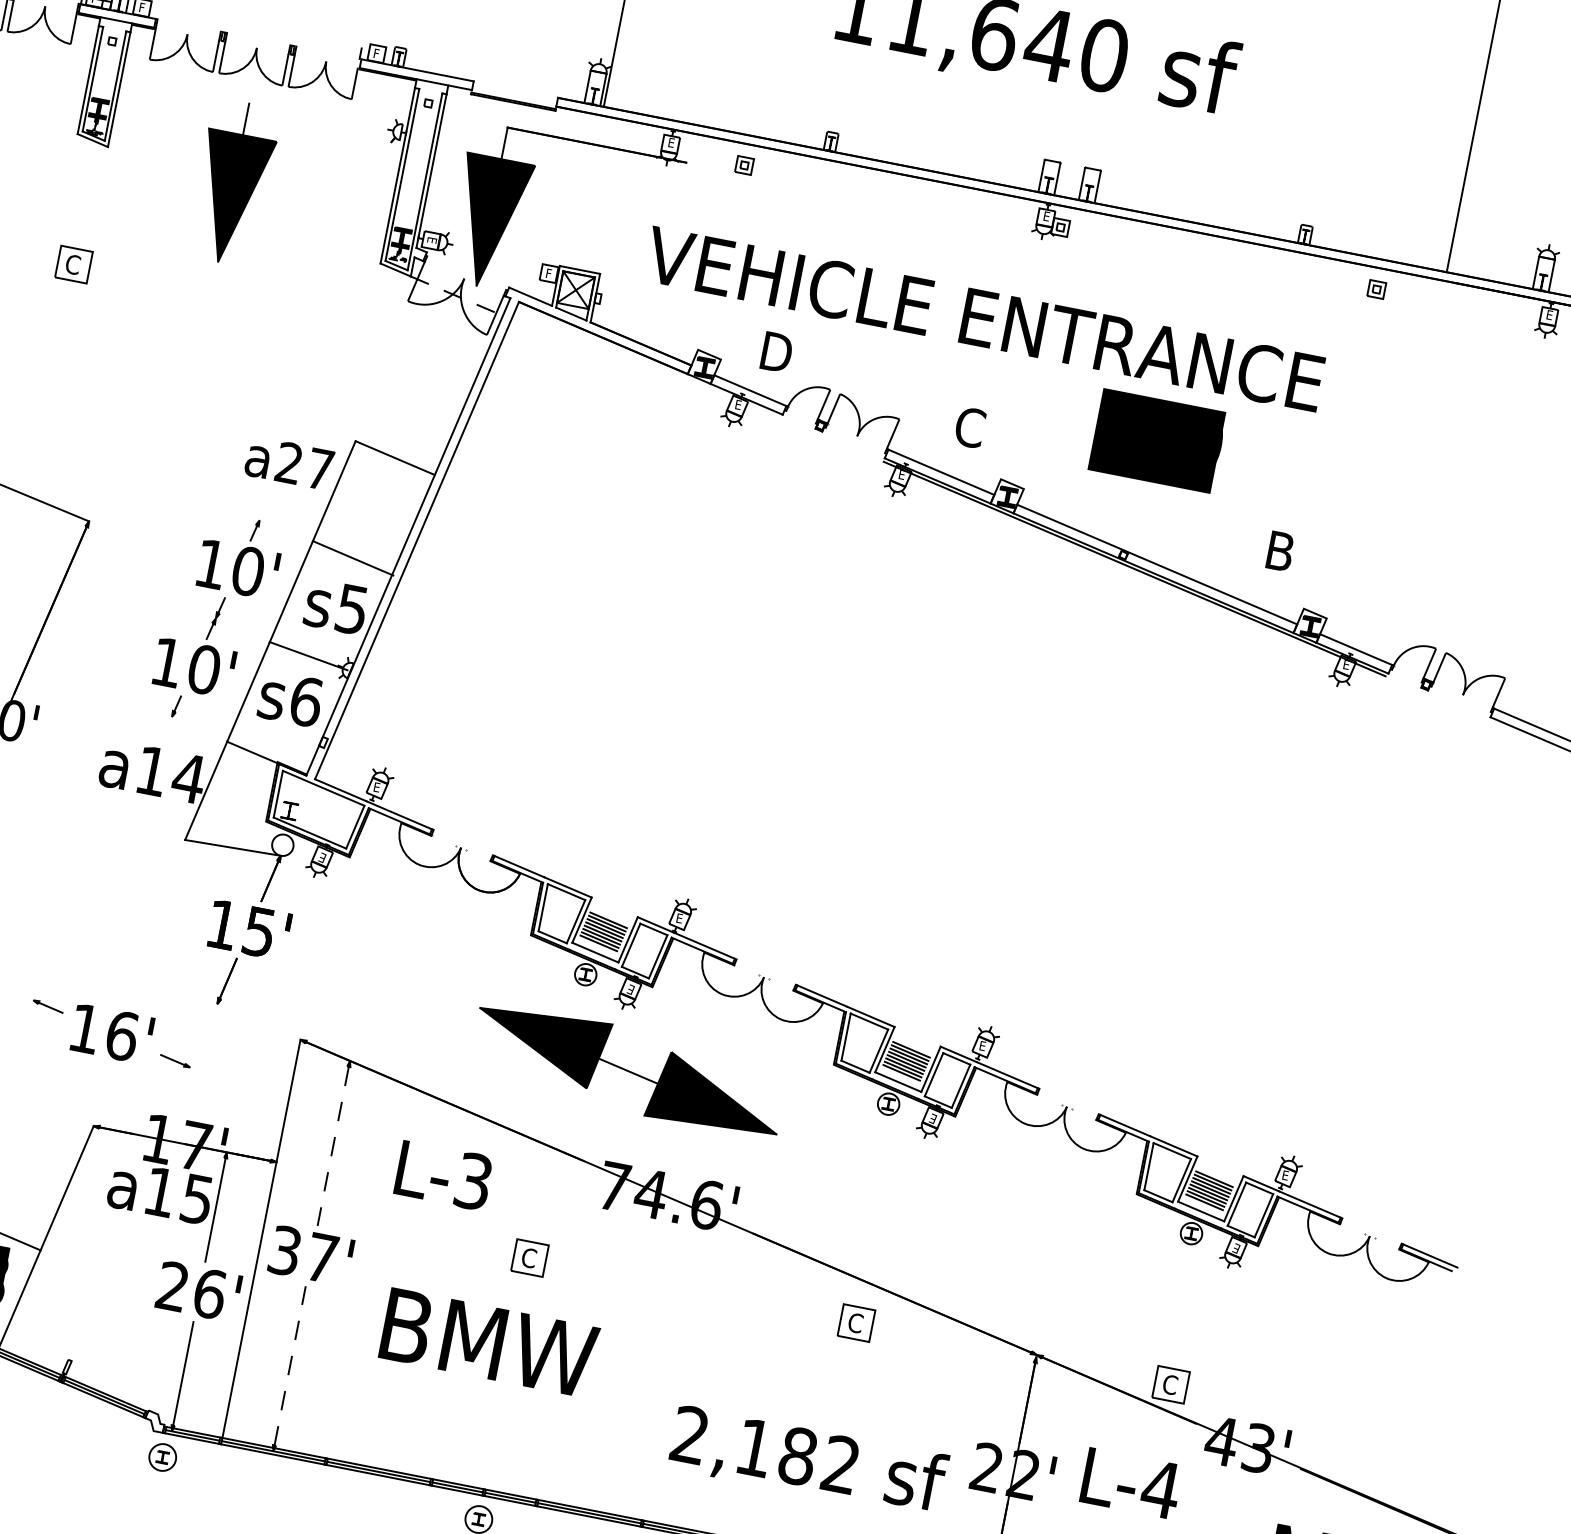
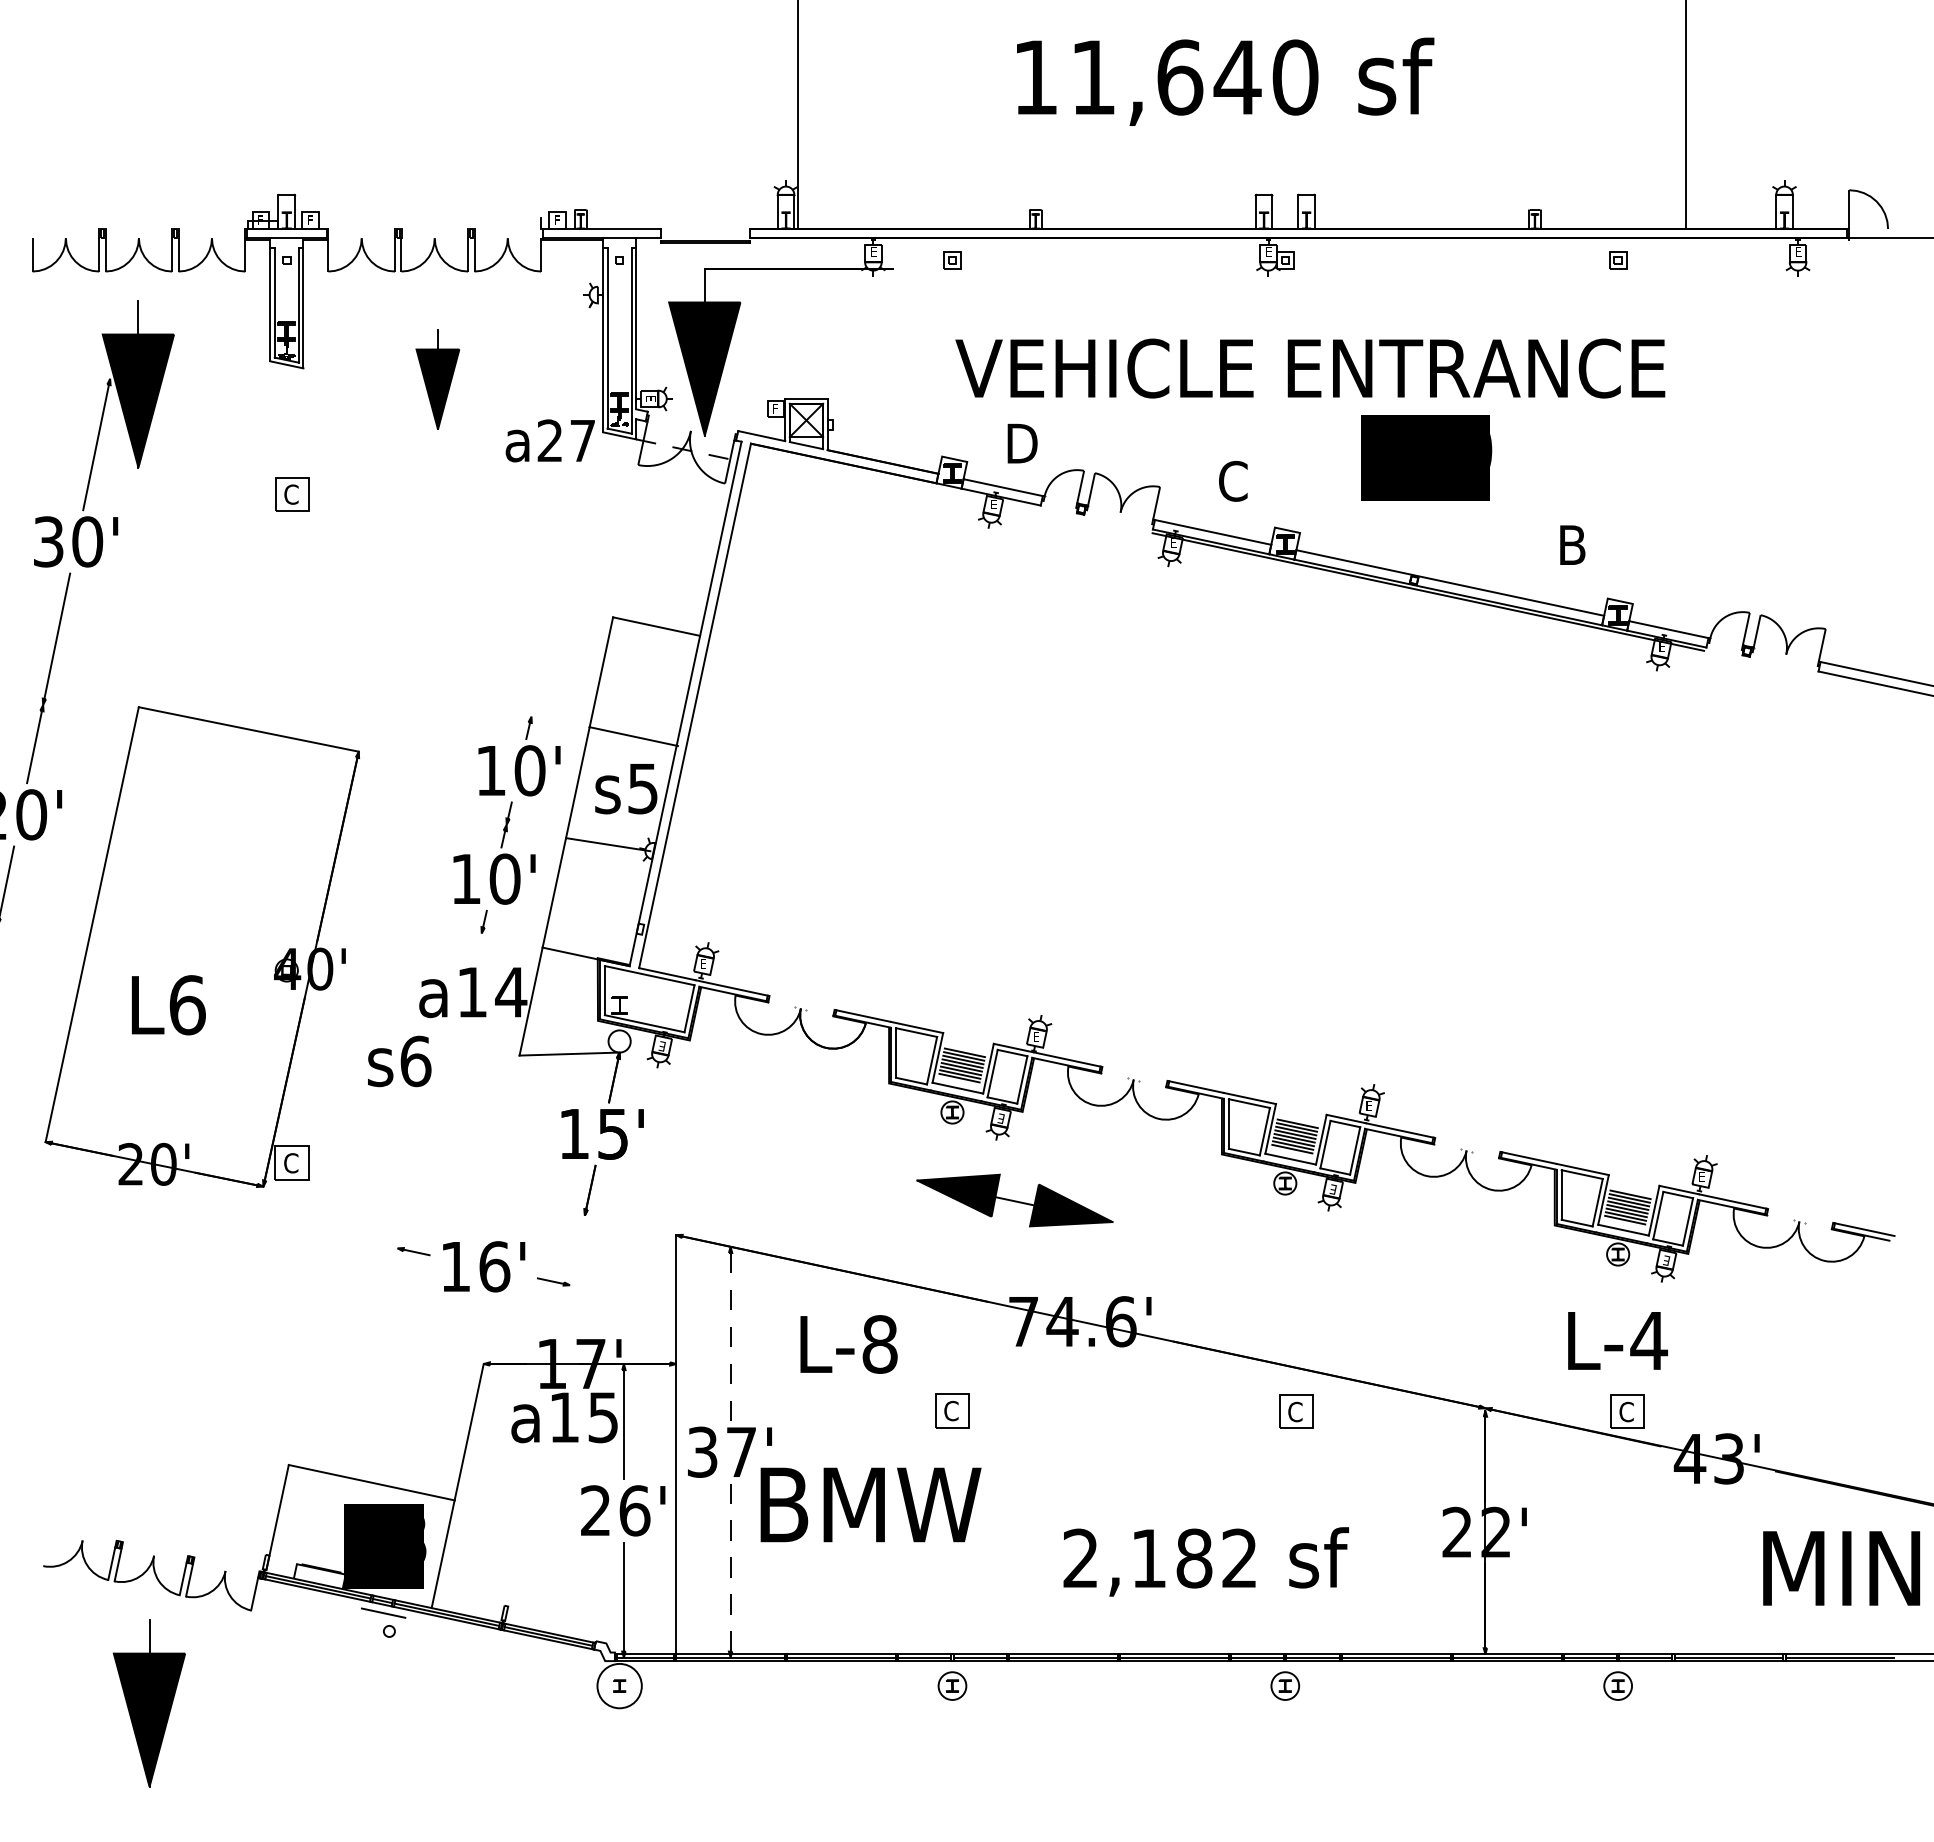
part: (233, 182) -> (437, 379), size x0.6
text: (984, 319) -> (1310, 368), moved
text: (288, 462) -> (549, 440), moved
text: (290, 698) -> (399, 1061), moved
part: (628, 1069) -> (1014, 1200), size x0.6
text: (473, 1181) -> (879, 1344), L-3 -> L-8
text: (488, 1342) -> (870, 1504), moved
circle: (162, 1456) -> (619, 1685), size x1.6
text: (807, 1461) -> (1205, 1561), moved
text: (1131, 1483) -> (1617, 1340), moved

